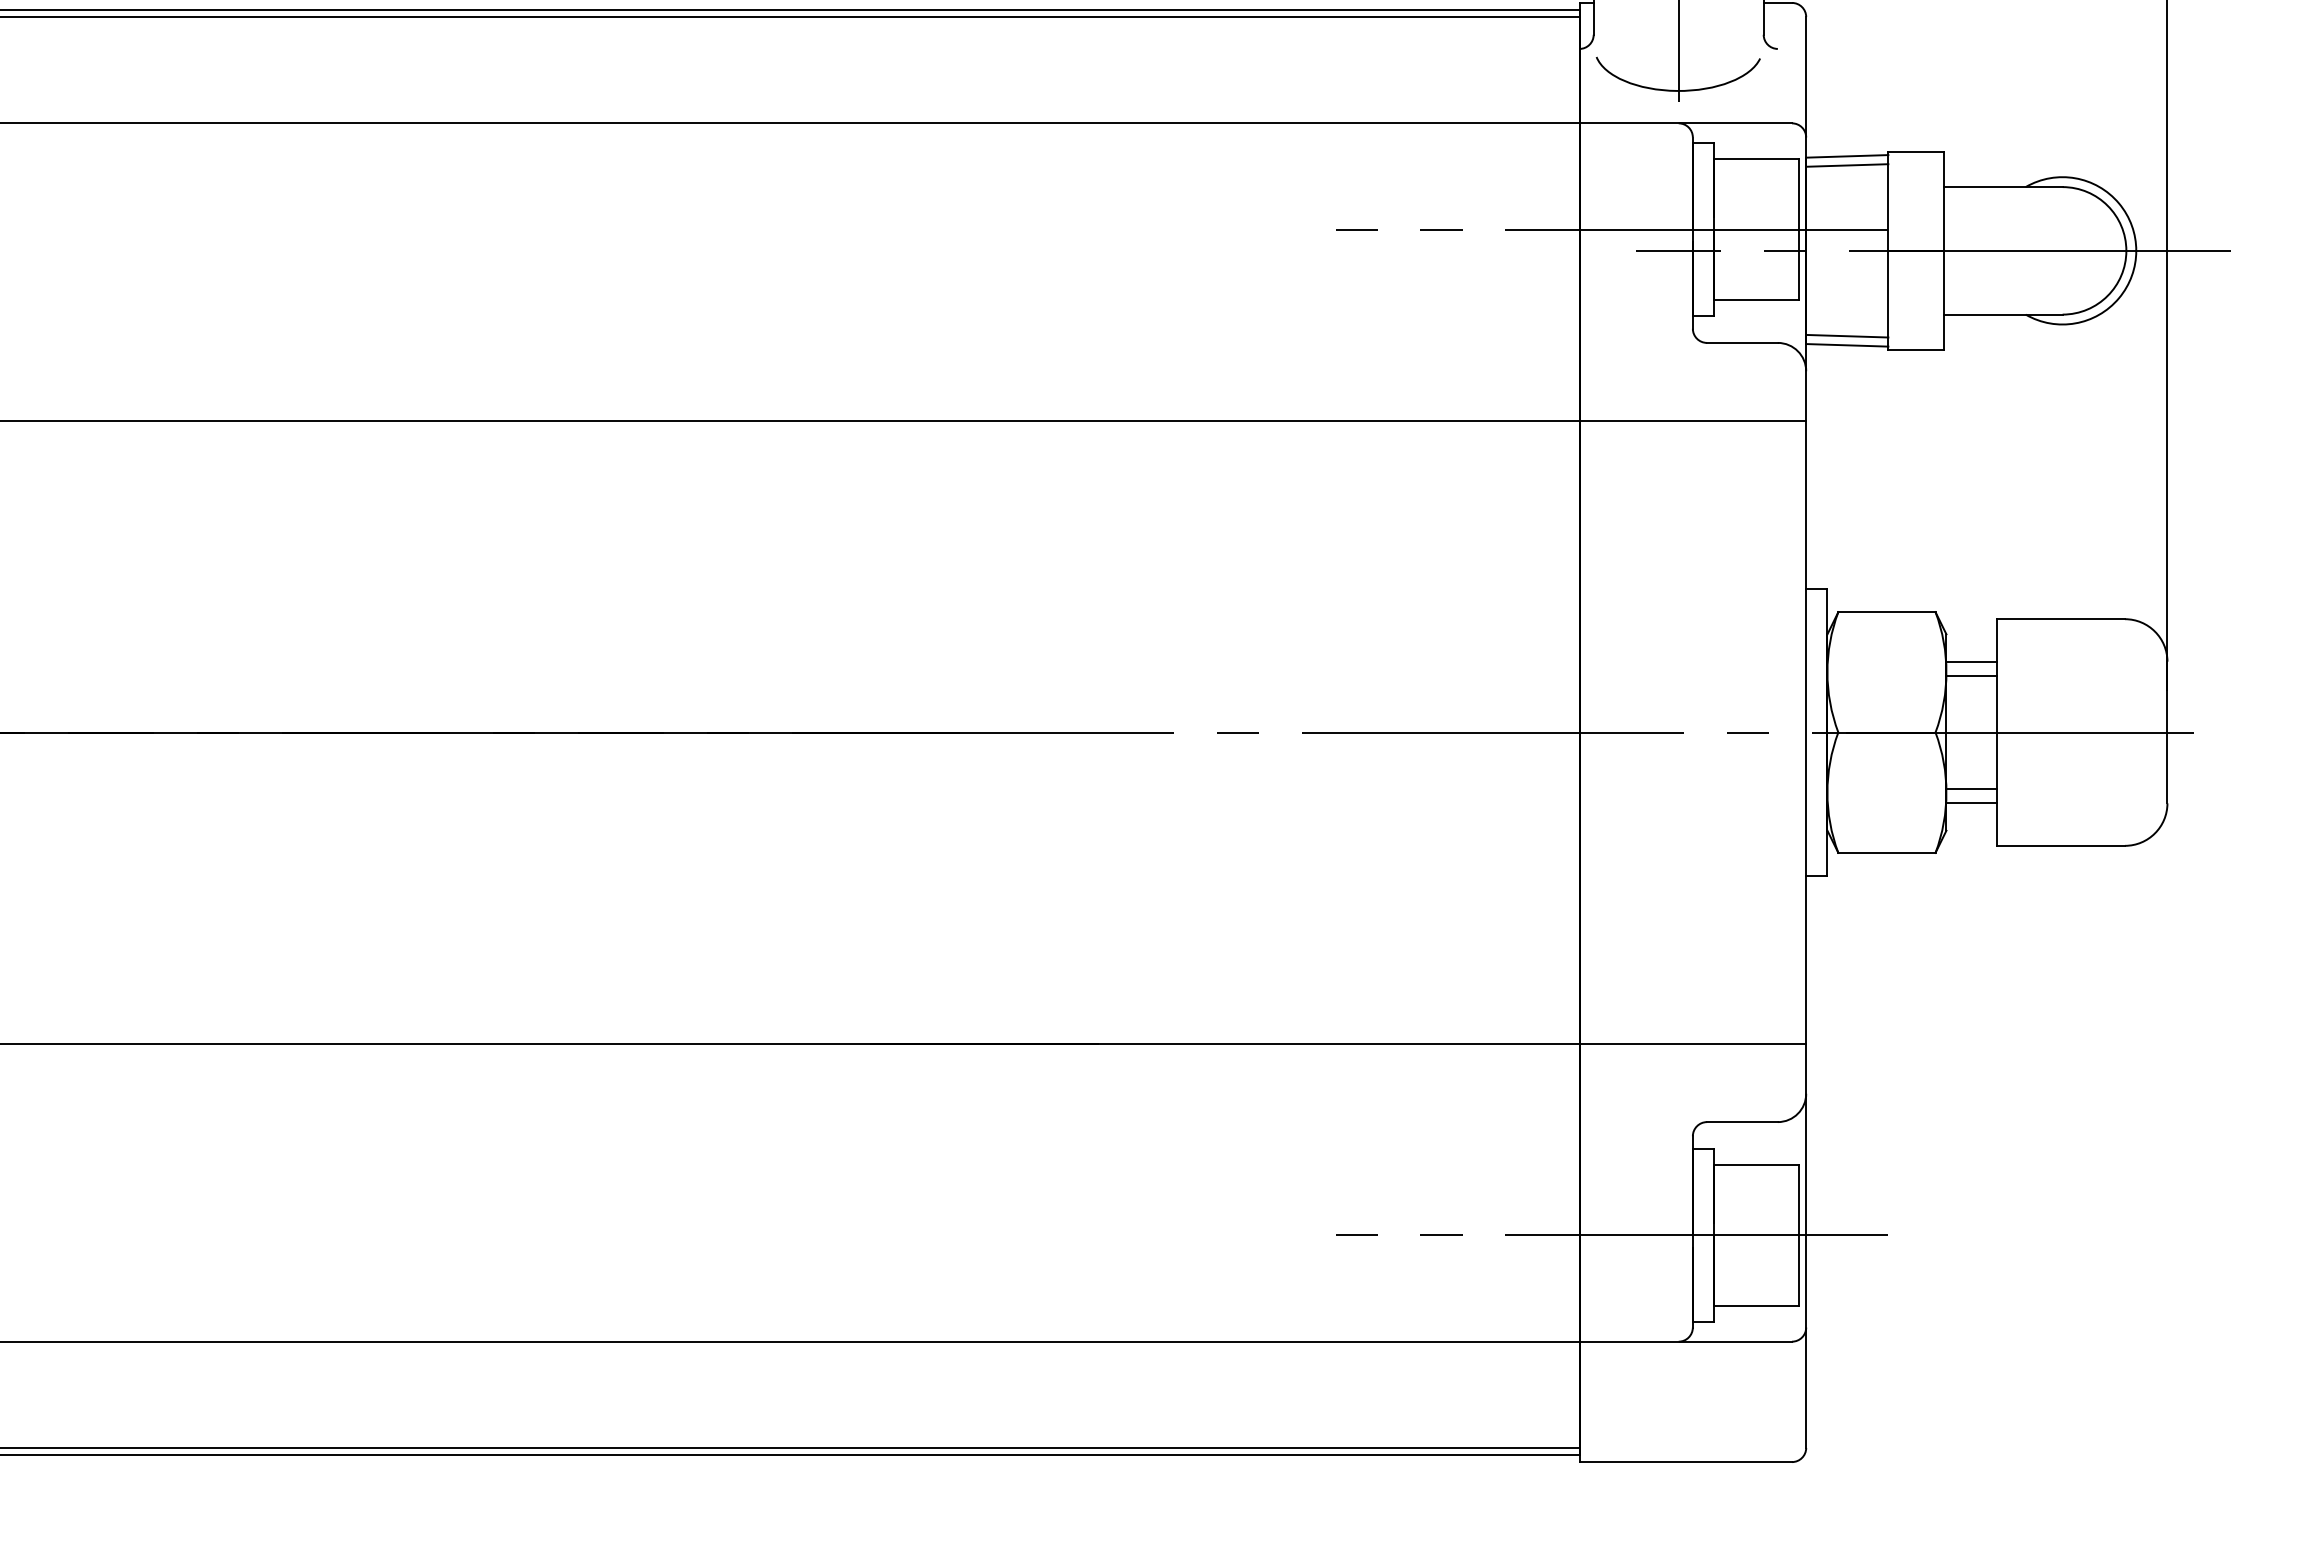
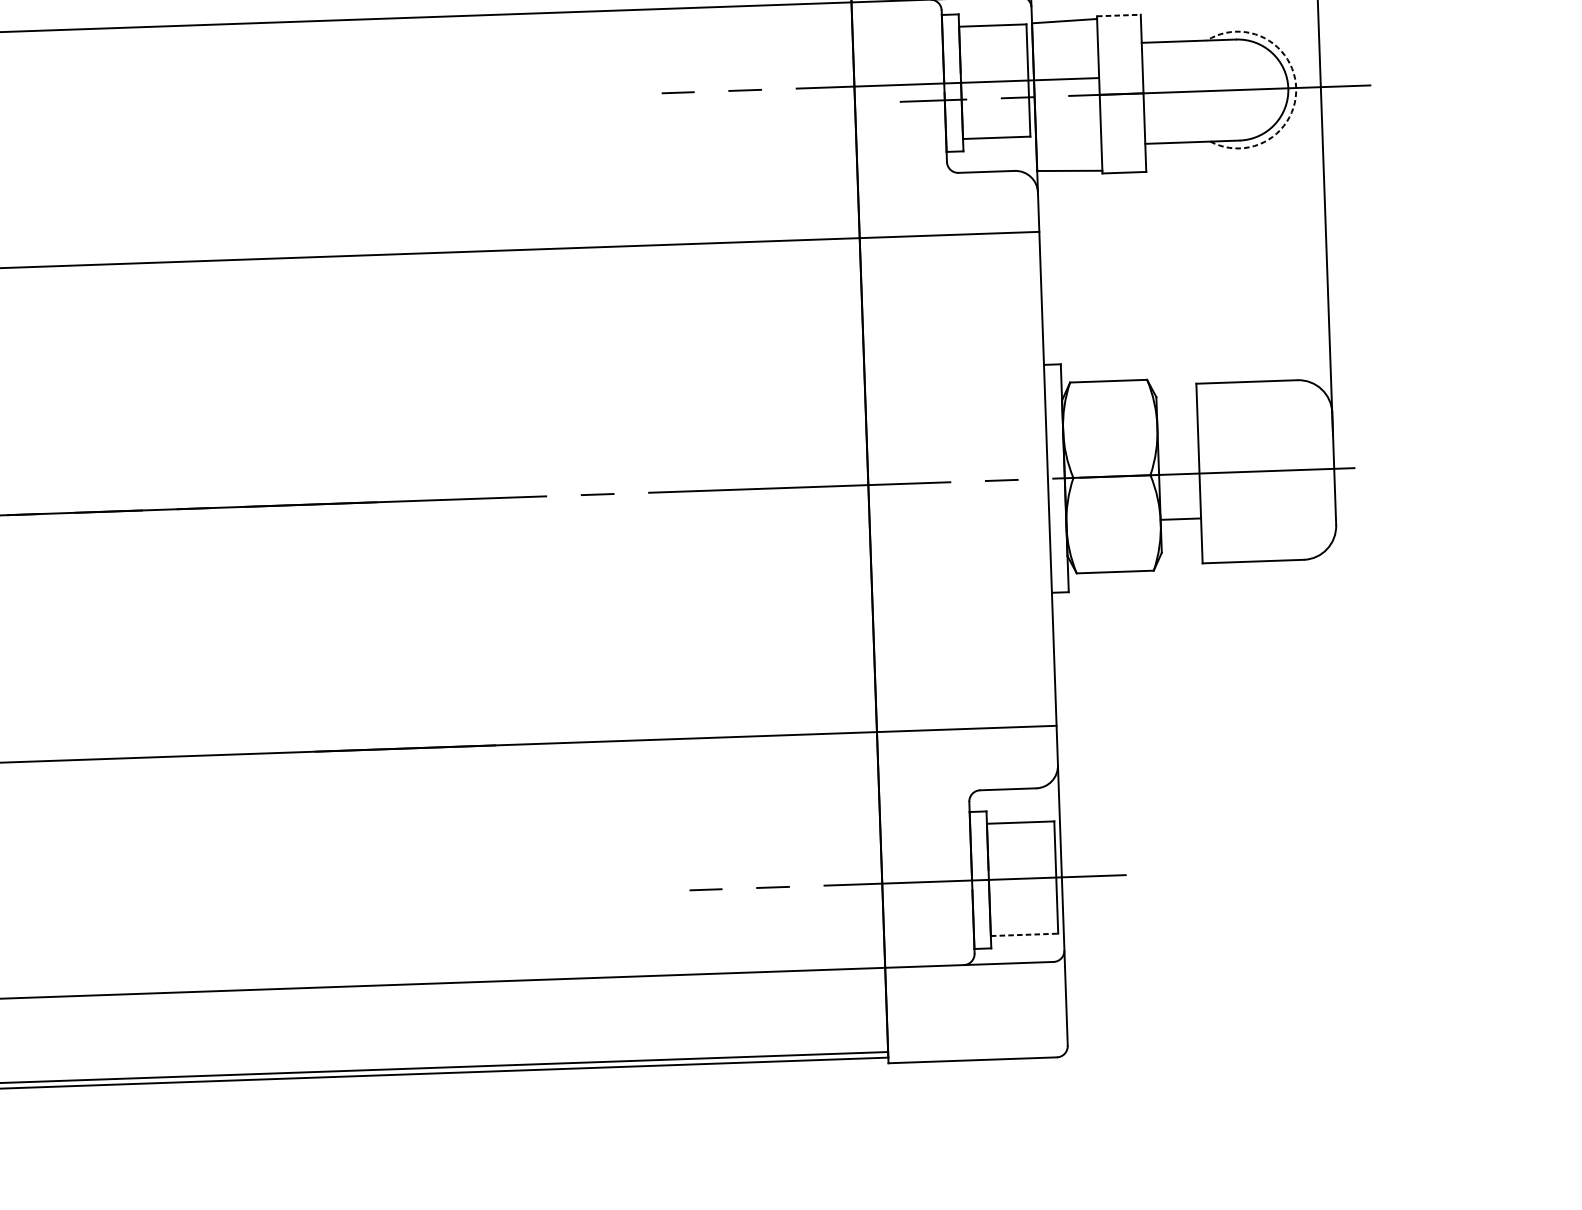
line: (1915, 151) -> (1118, 15), solid -> dashed
line: (1847, 165) -> (1064, 28), removed
arc: (2136, 250) -> (1296, 87), solid -> dashed
line: (1847, 335) -> (1069, 163), removed
line: (1971, 661) -> (1176, 417), removed
line: (1971, 675) -> (1177, 429), removed
line: (1971, 803) -> (1180, 530), removed
line: (1757, 1306) -> (1025, 935), solid -> dashed

